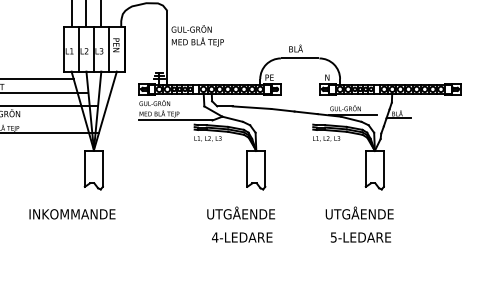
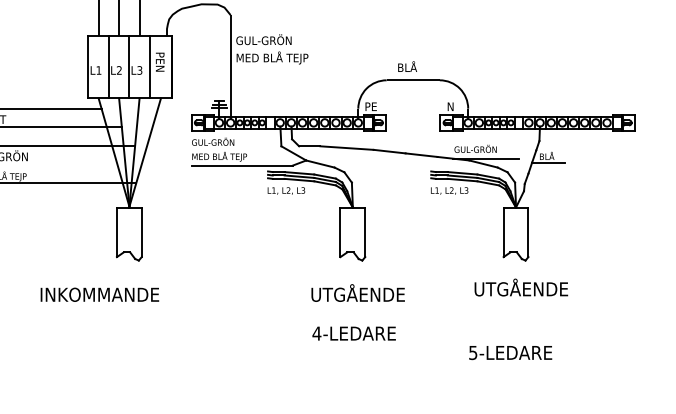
text: (241, 212) -> (358, 292), moved
text: (359, 212) -> (521, 286), moved
text: (242, 237) -> (354, 333), moved
text: (360, 237) -> (510, 352), moved

